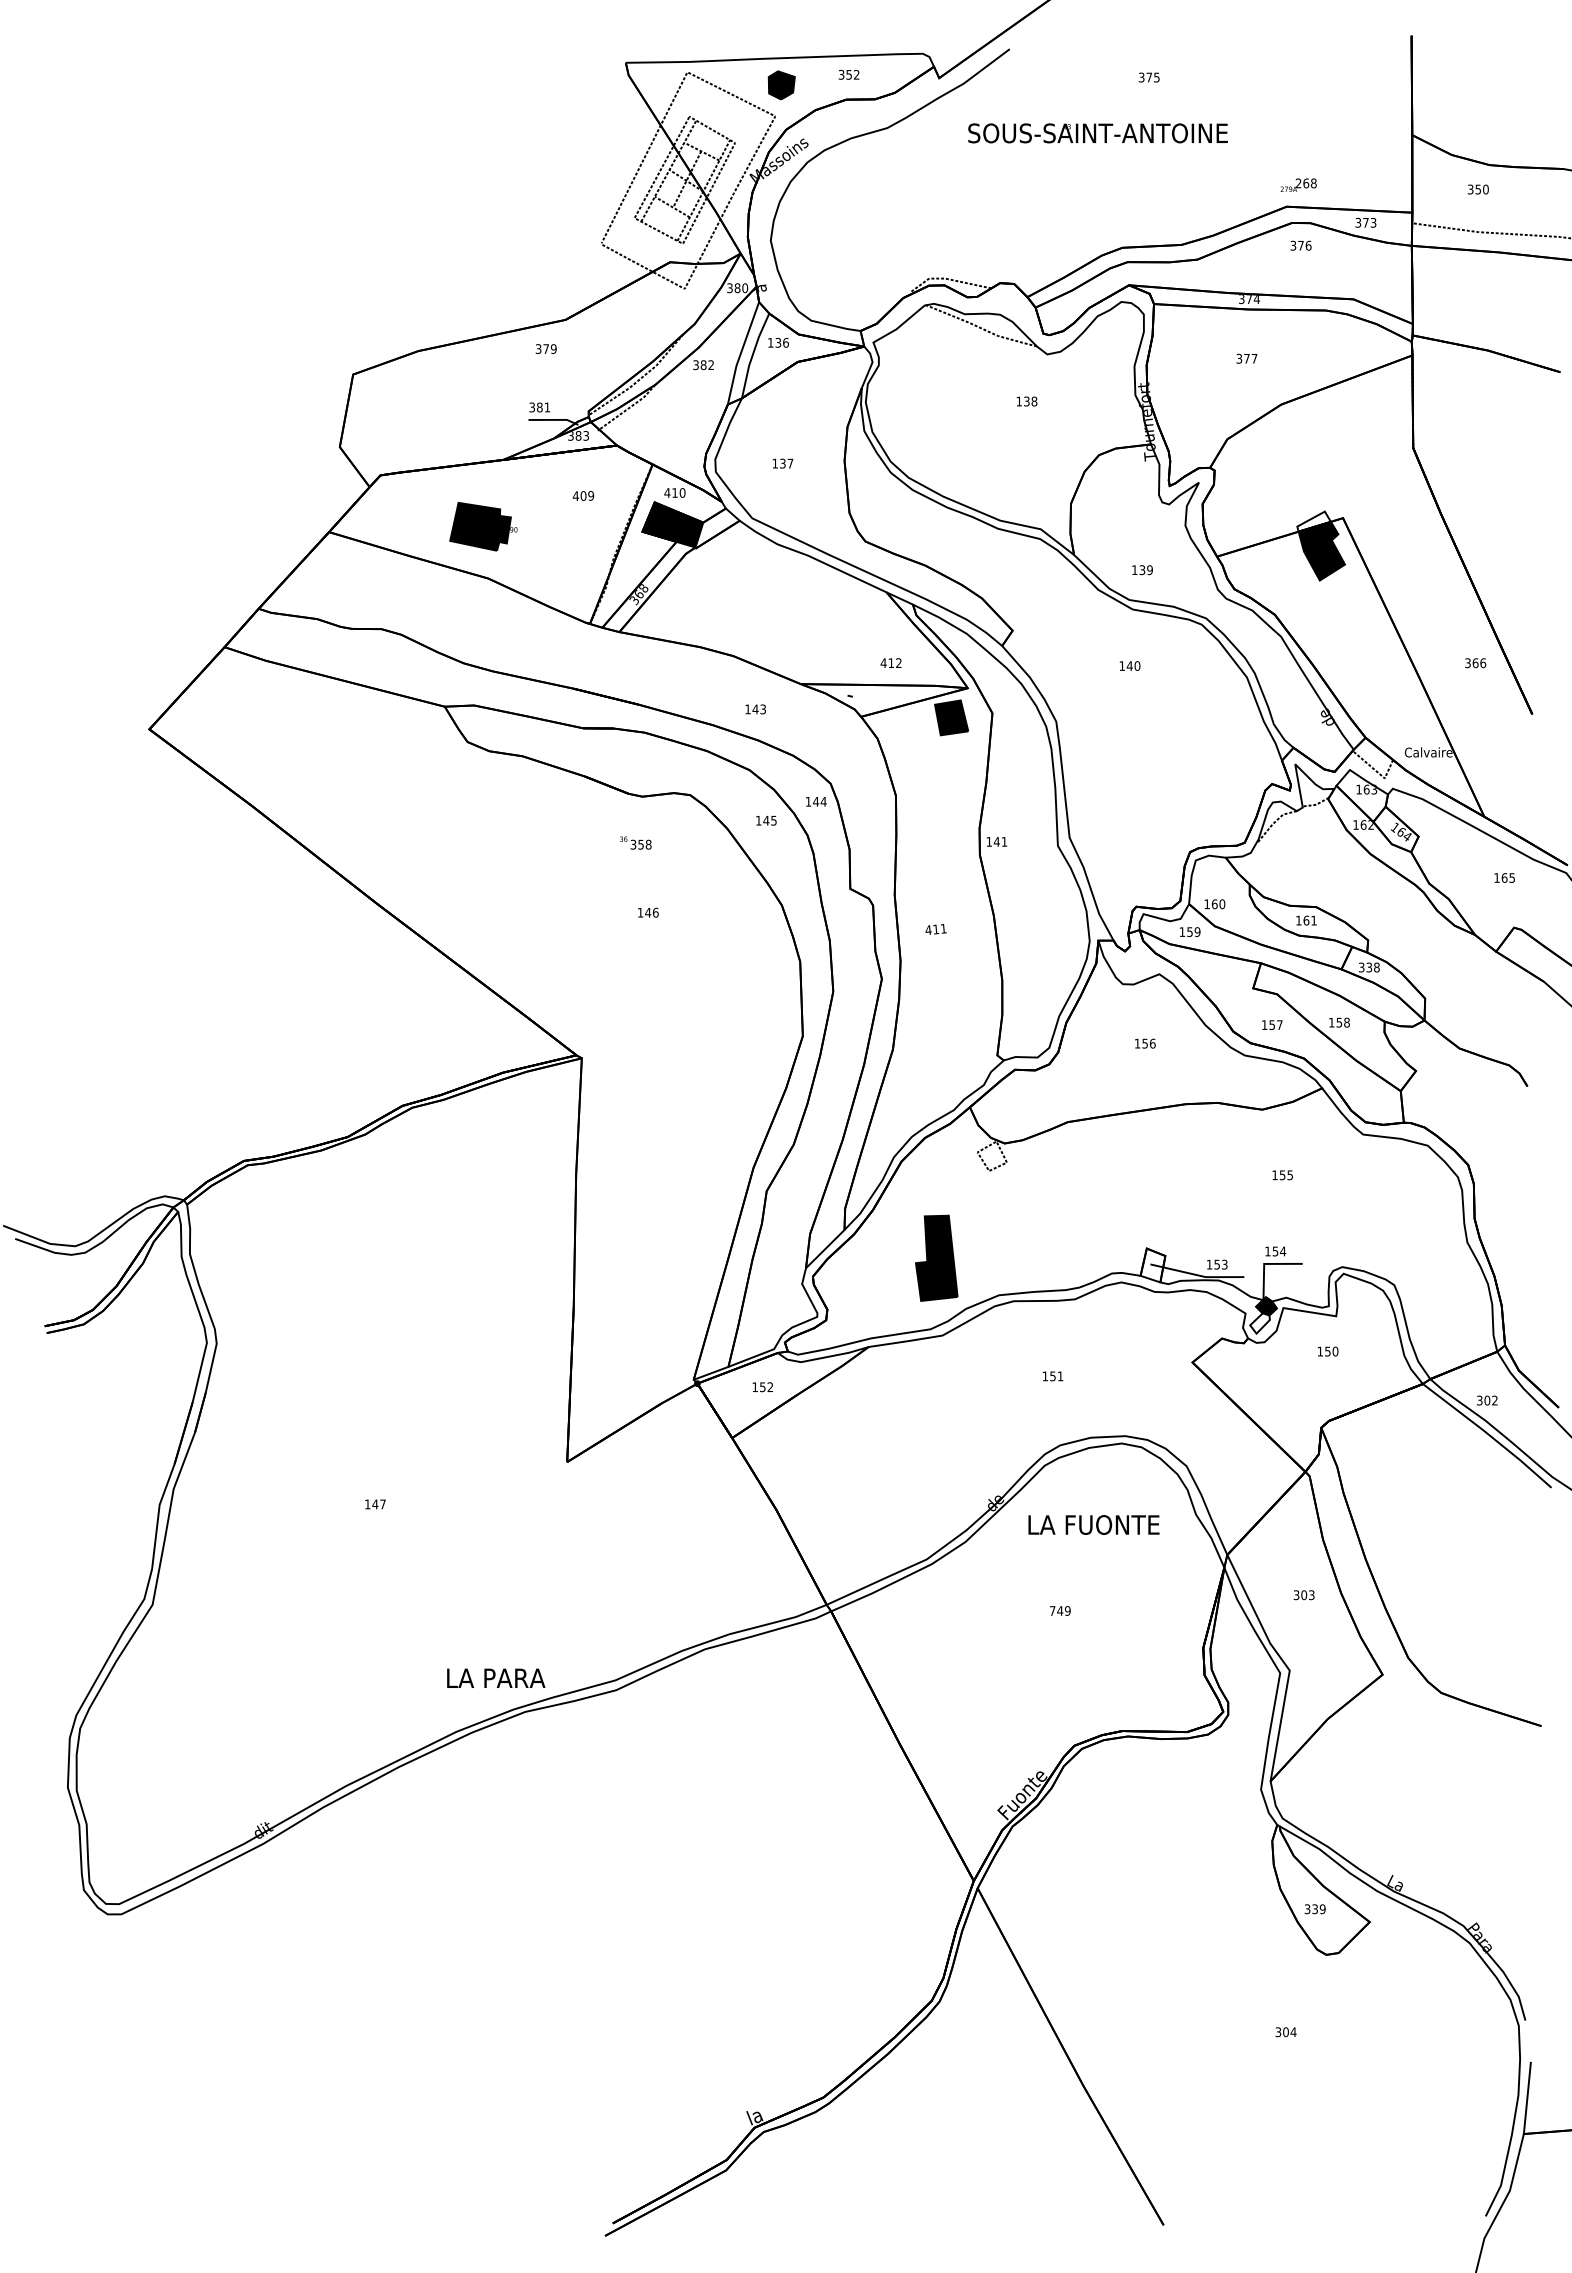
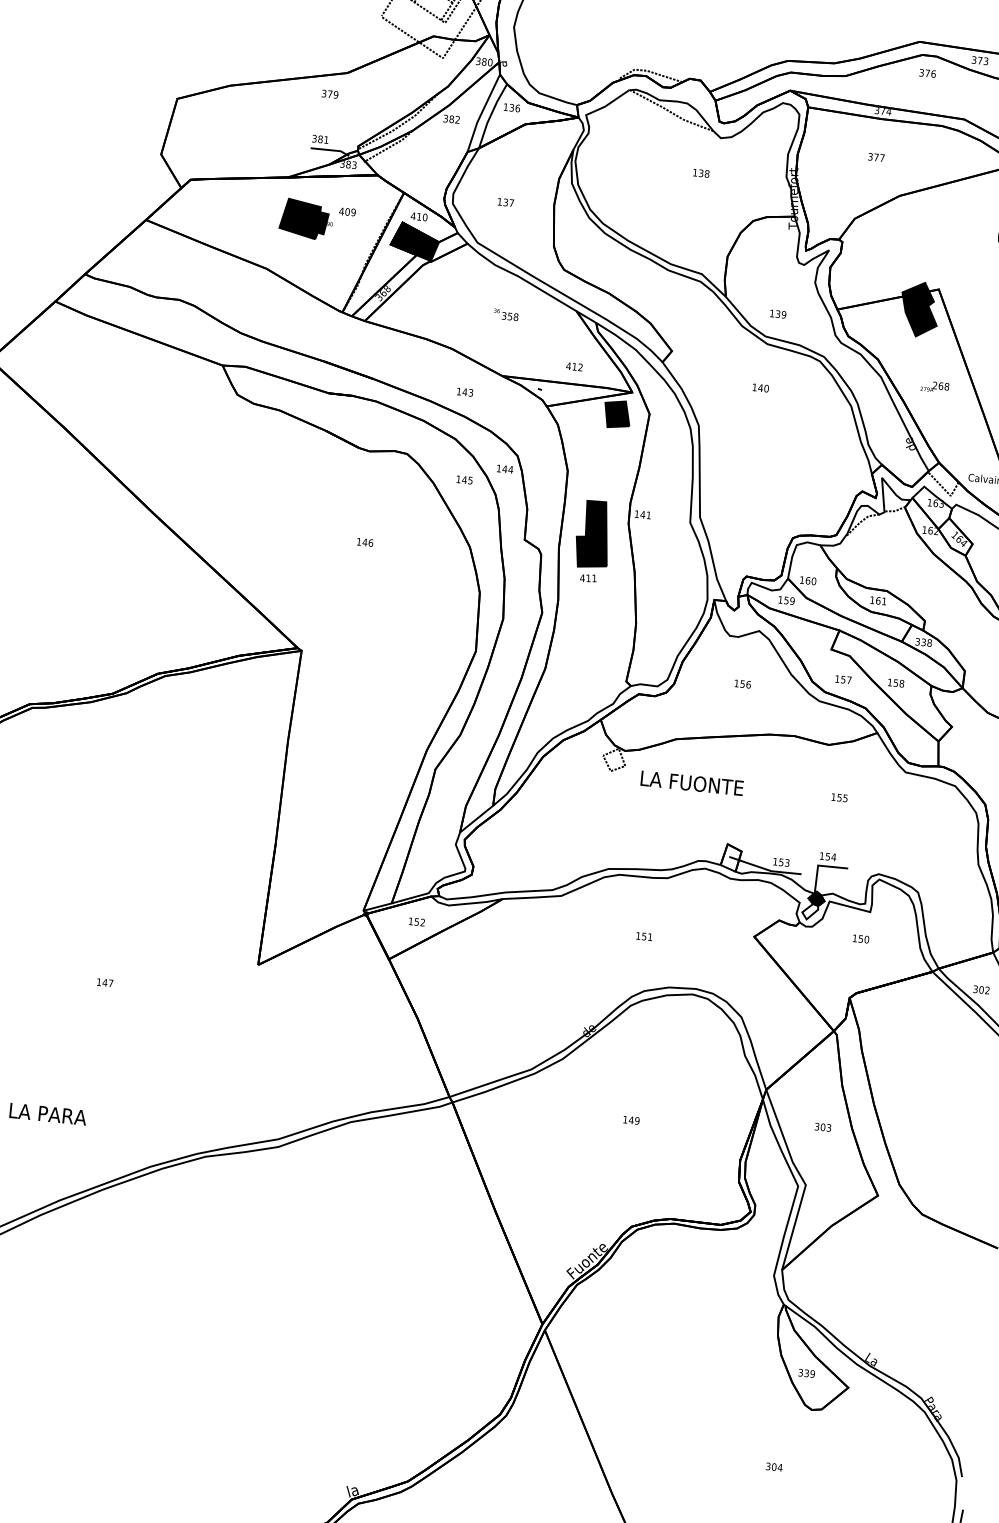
text: (1298, 184) -> (934, 386), moved
fill: (1313, 521) -> (915, 289), added
part: (483, 526) -> (306, 219), moved
text: (635, 842) -> (505, 314), moved
part: (936, 1257) -> (593, 533), moved
text: (1093, 1524) -> (691, 782), moved
text: (1052, 1610) -> (625, 1119), 749 -> 149
text: (496, 1677) -> (48, 1113), moved

